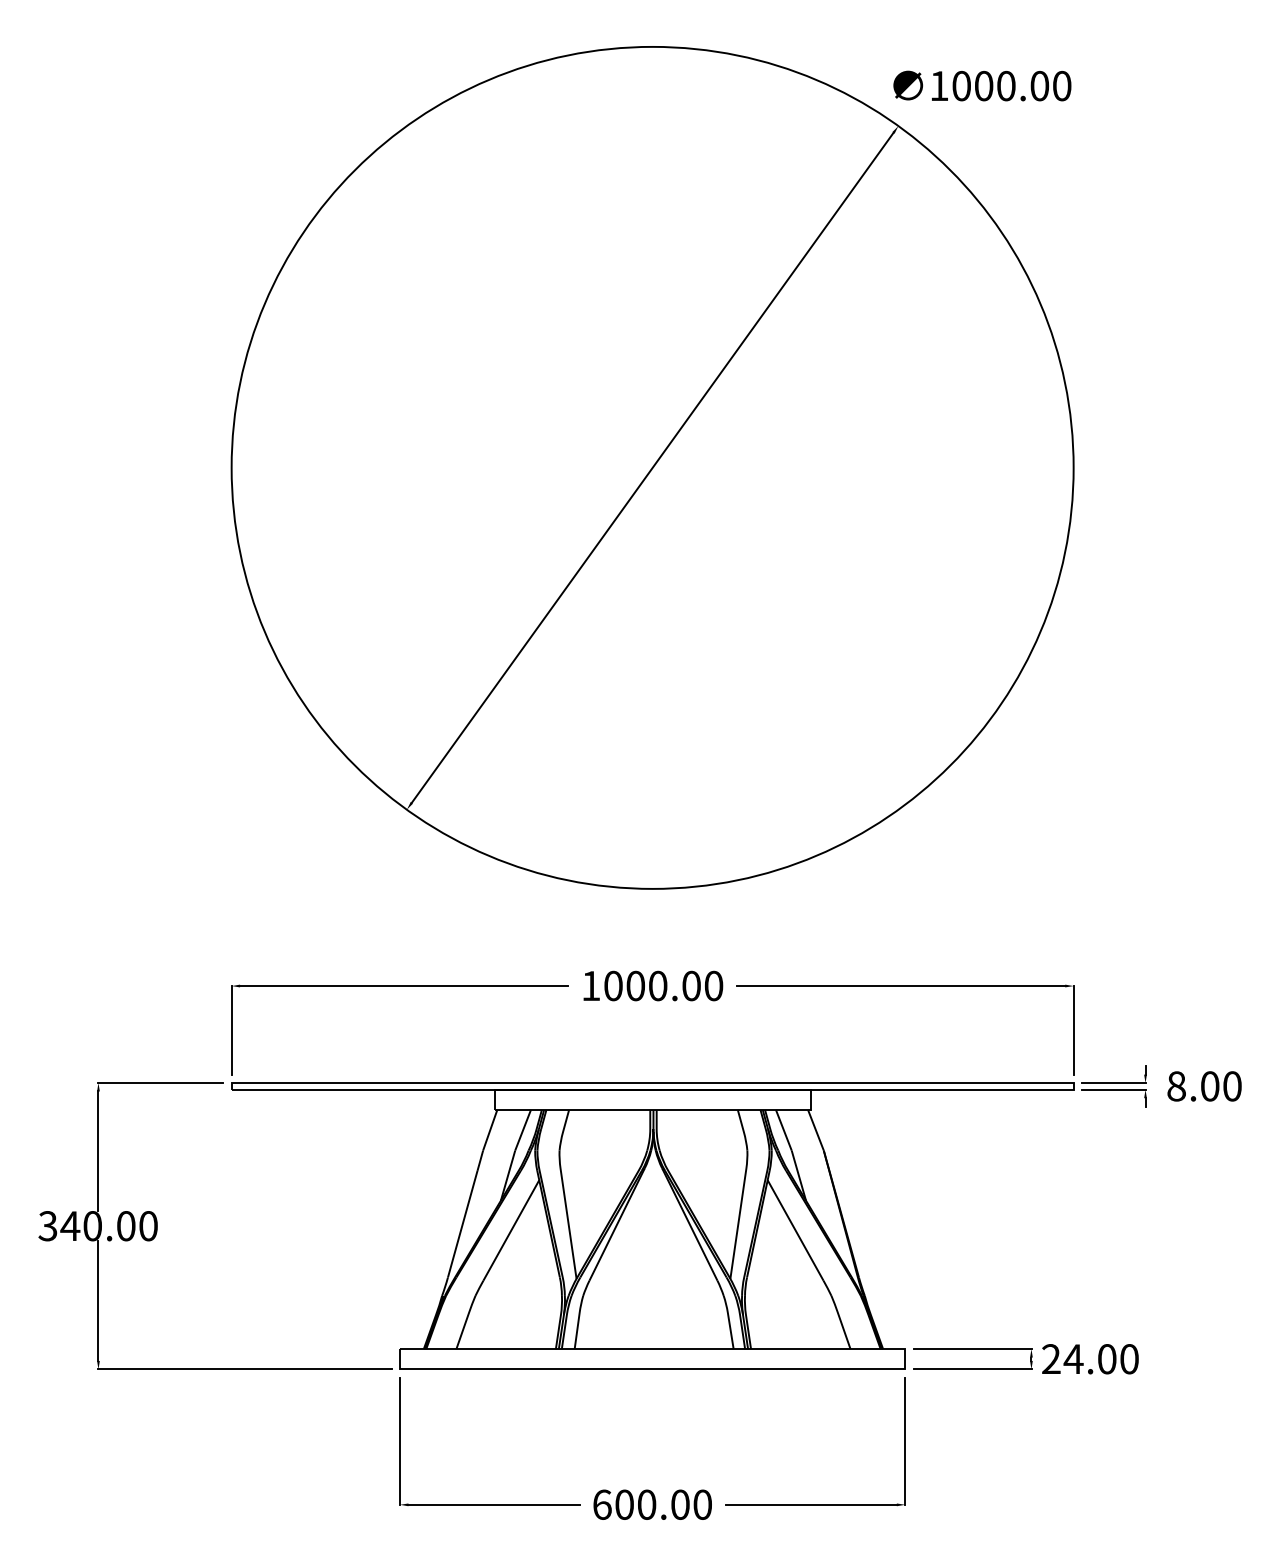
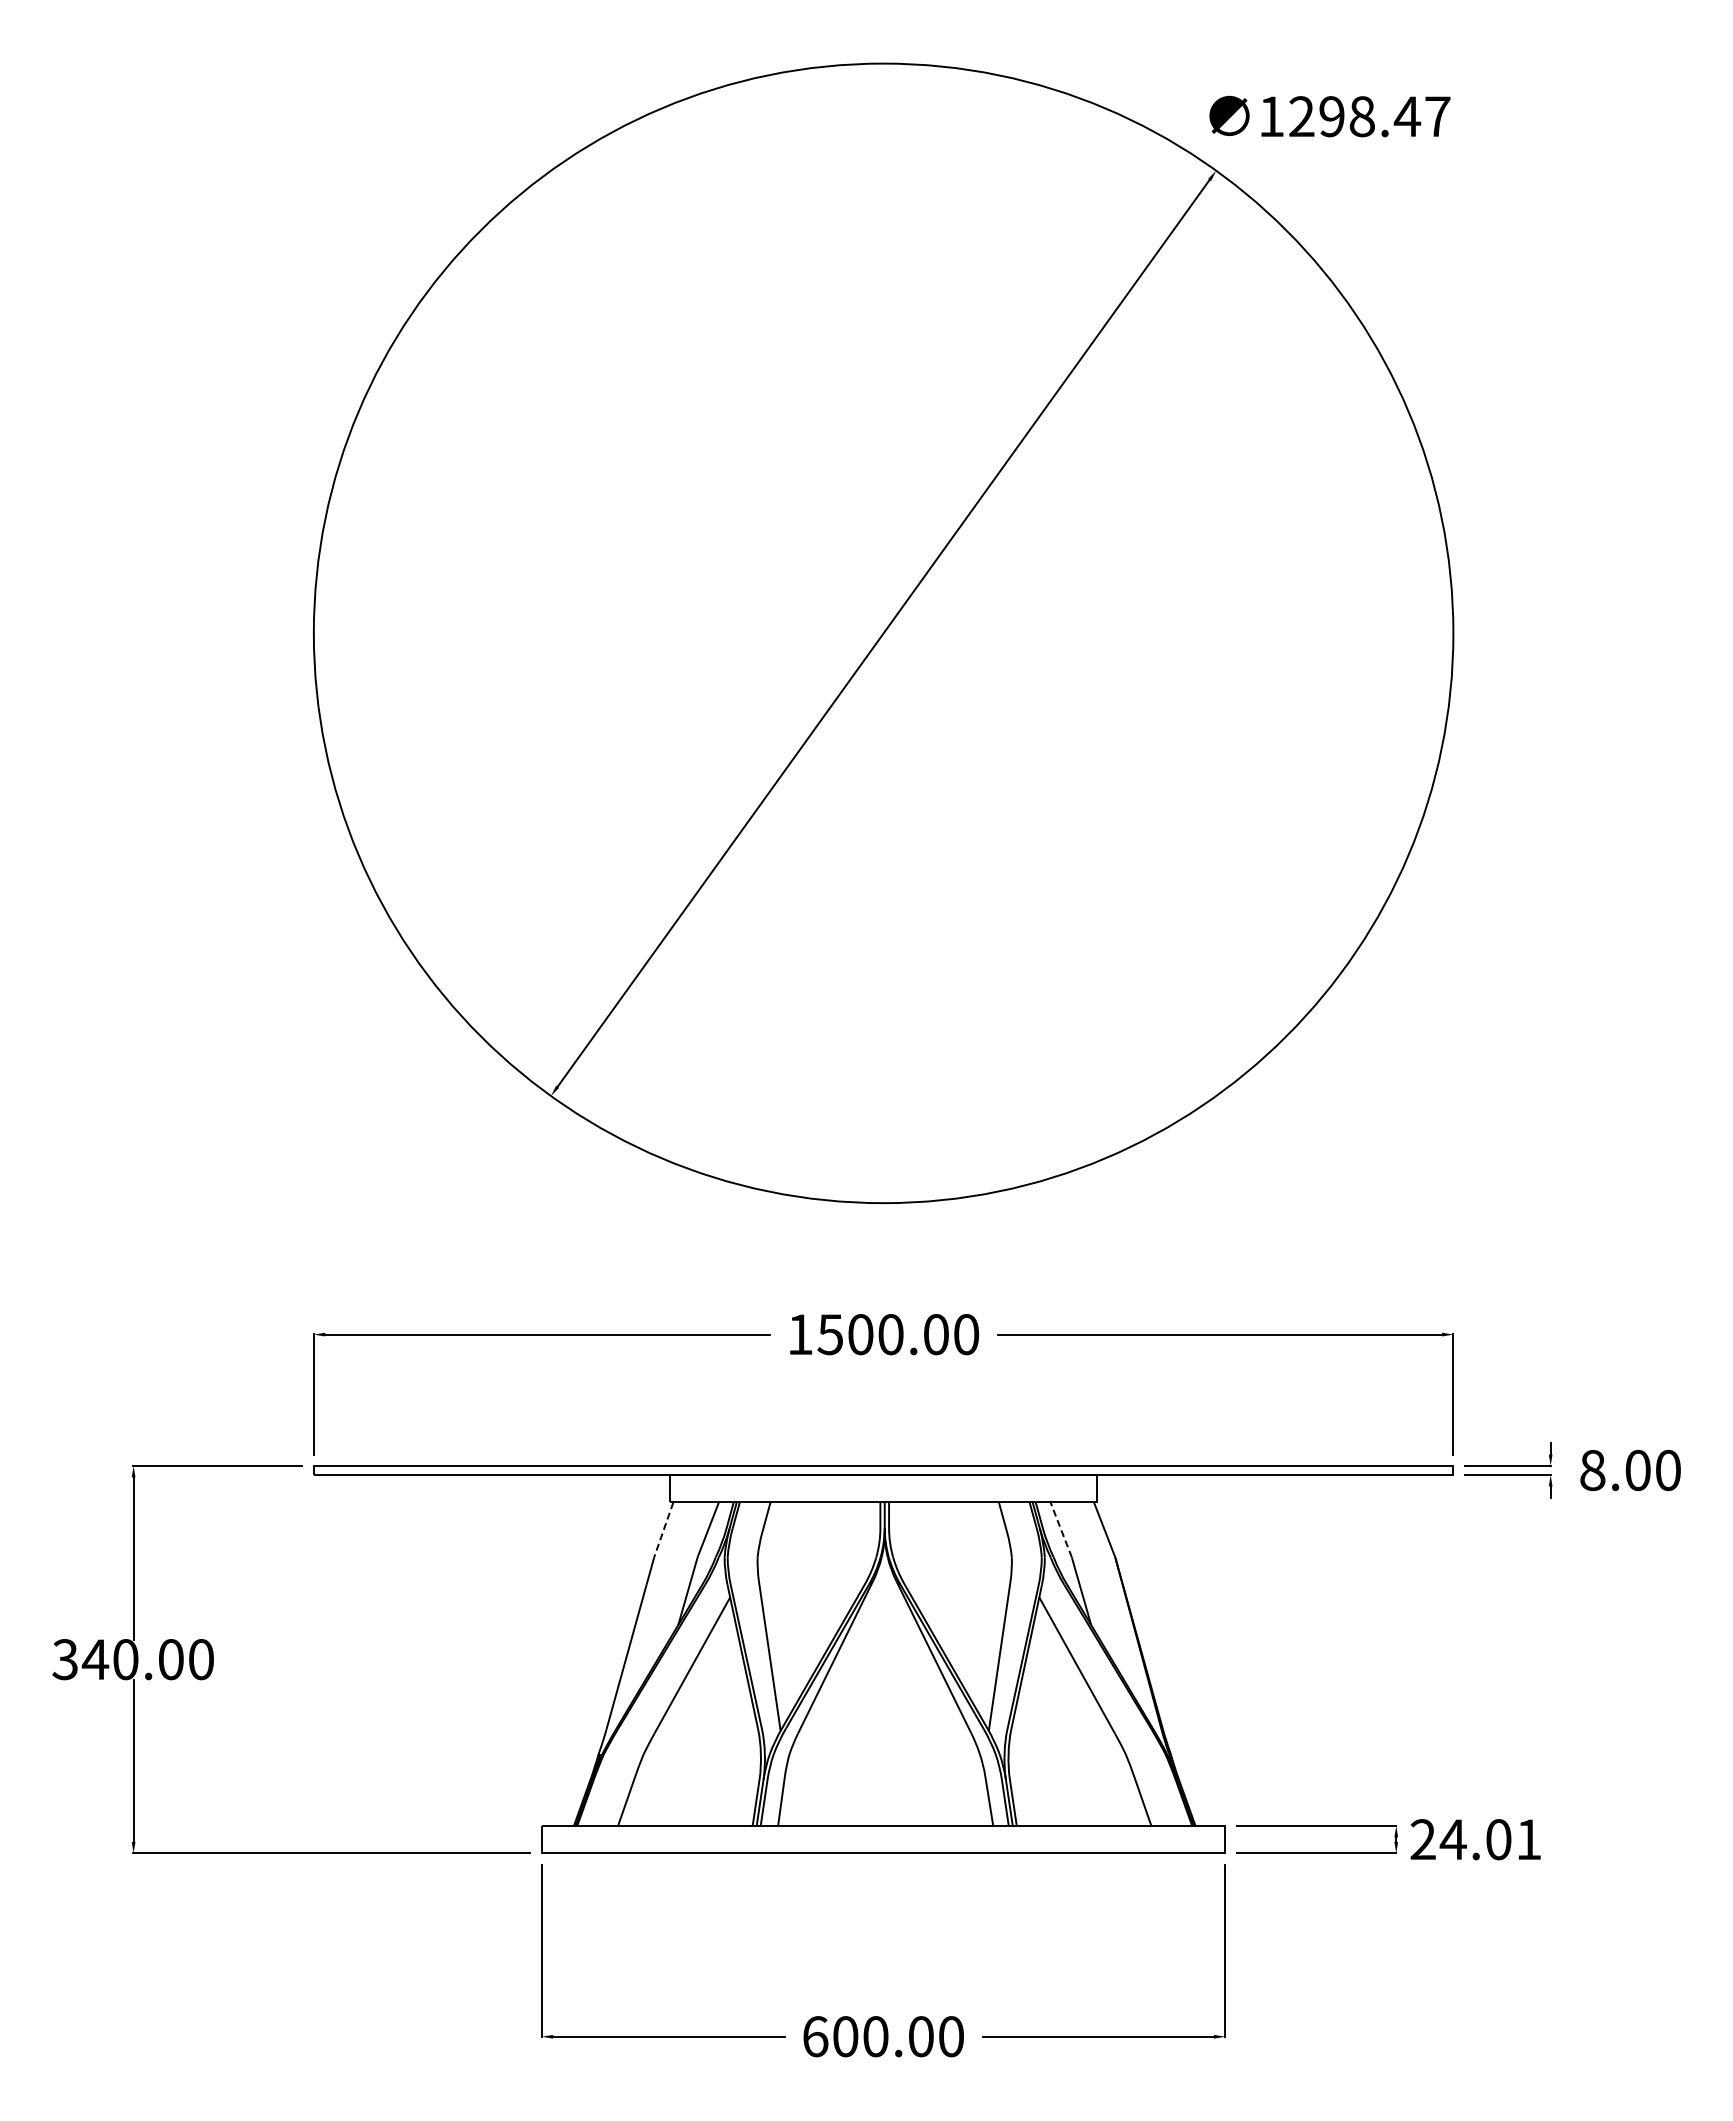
text: (1011, 85) -> (1369, 116), 1000.00 -> 1298.47
text: (613, 985) -> (830, 1334), 1000.00 -> 1500.00
line: (490, 1130) -> (663, 1530), solid -> dashed
line: (784, 1130) -> (1061, 1529), solid -> dashed
text: (1129, 1359) -> (1528, 1839), 24.00 -> 24.01

